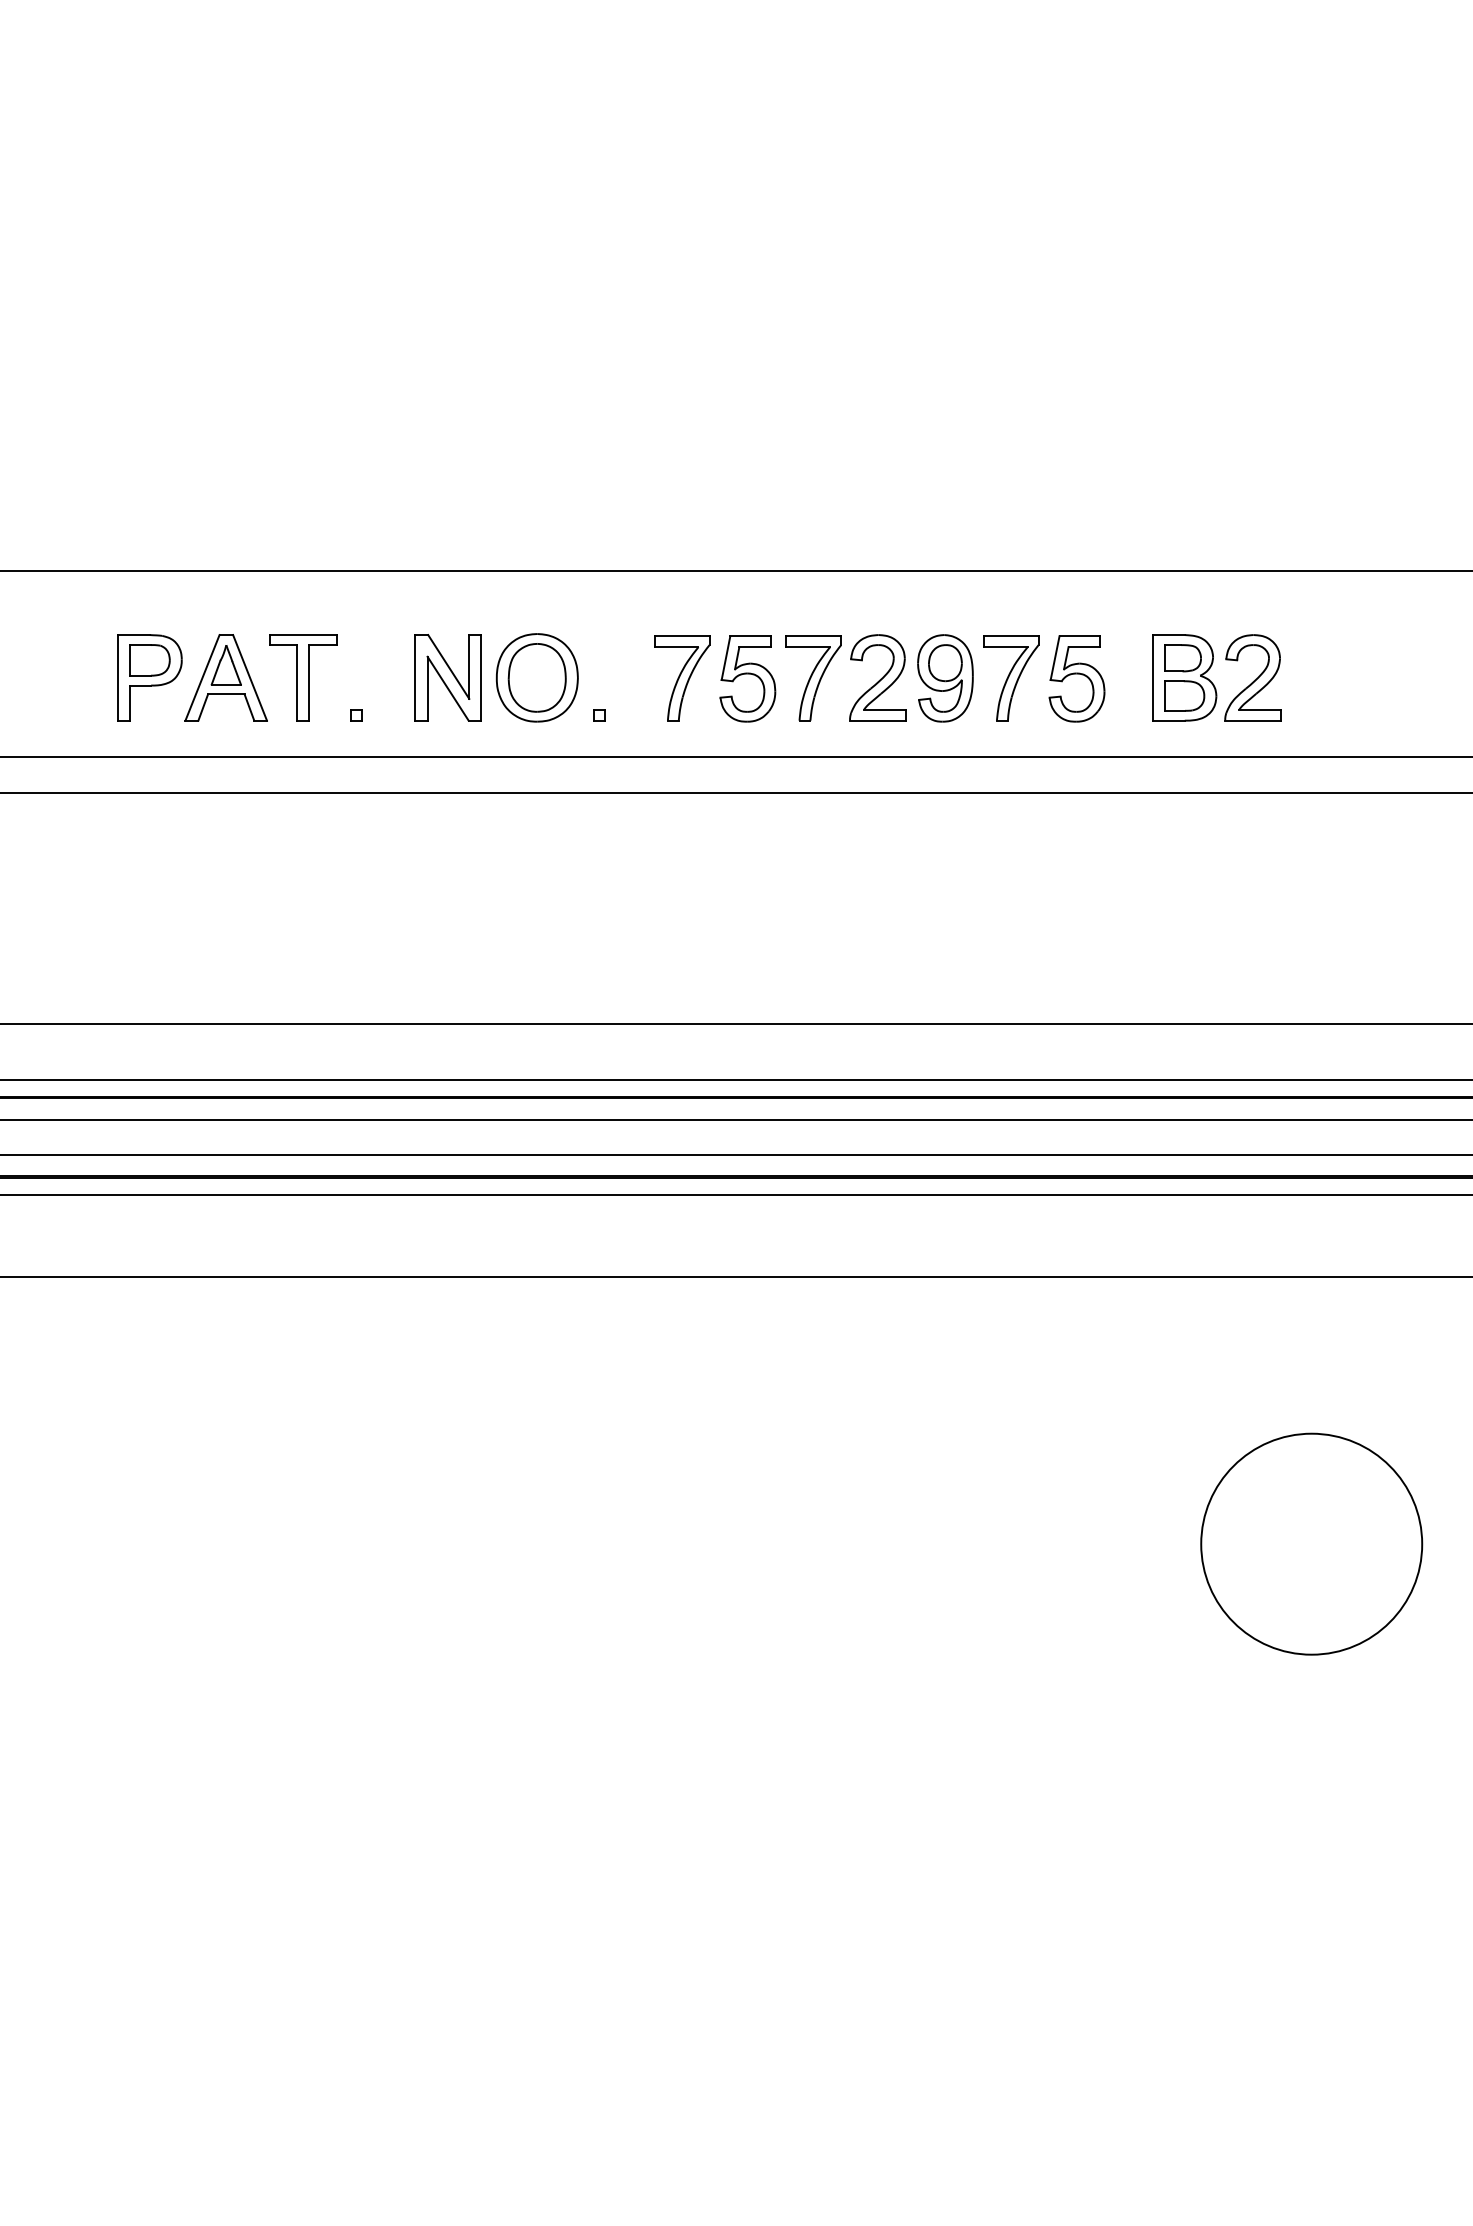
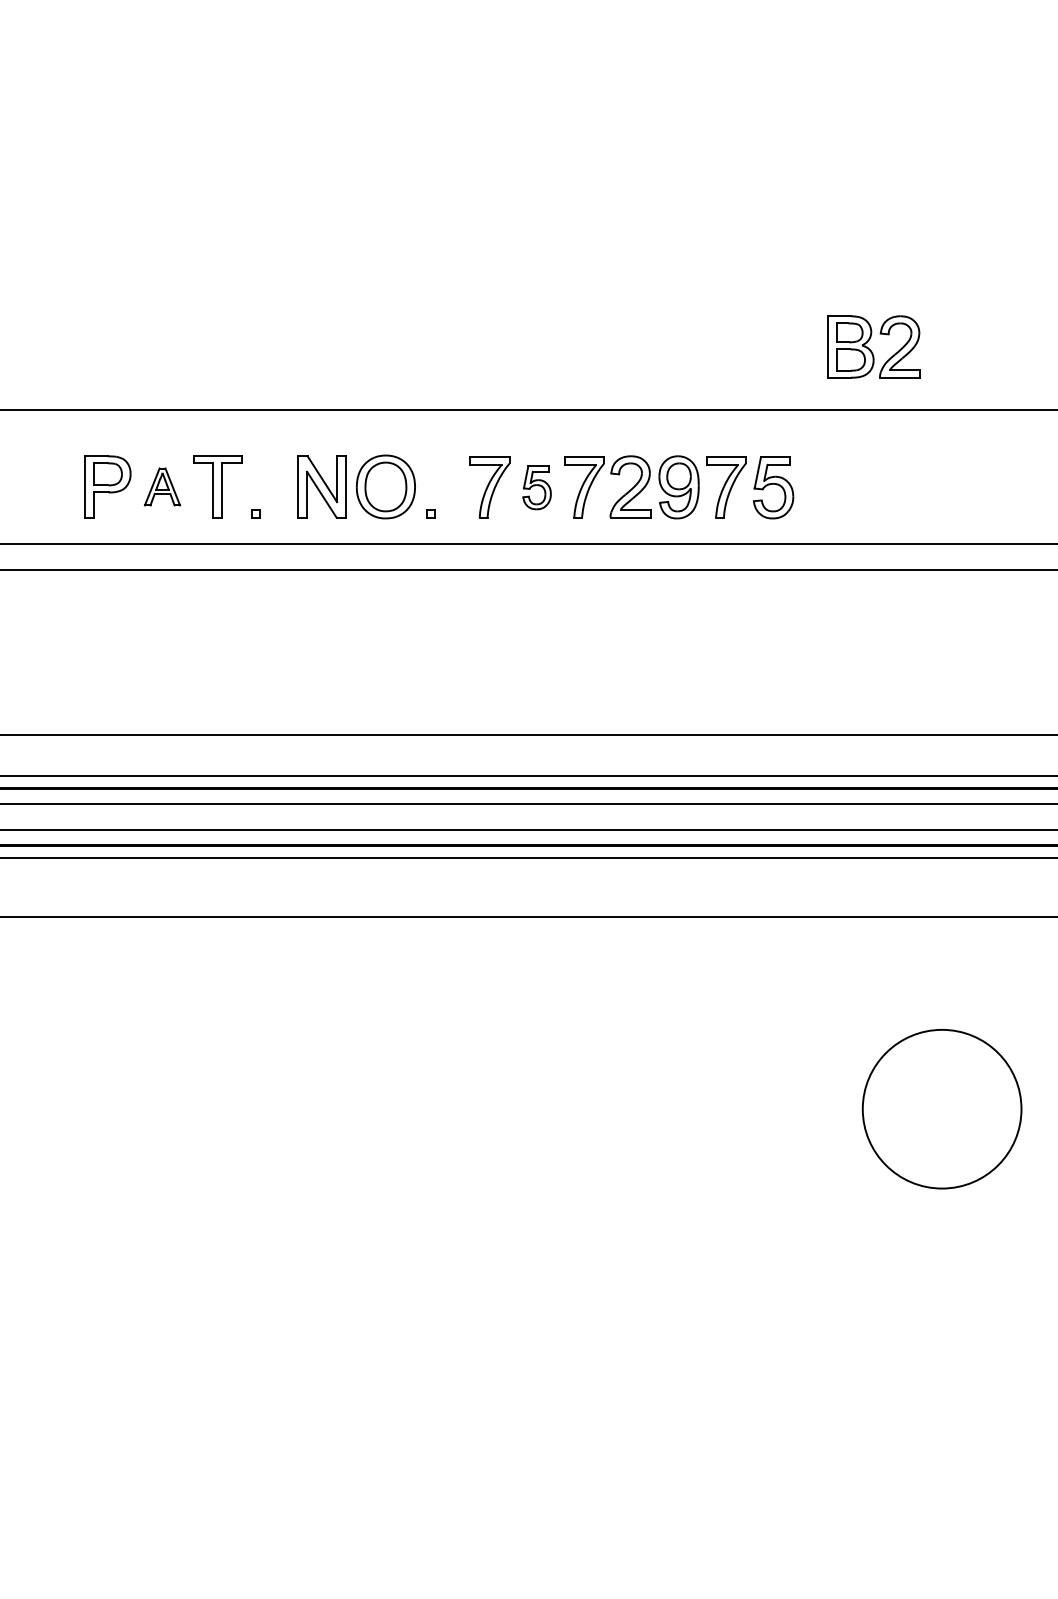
part: (226, 677) -> (162, 486), size x0.6
part: (1216, 677) -> (873, 346), moved
part: (746, 678) -> (536, 487), size x0.7

